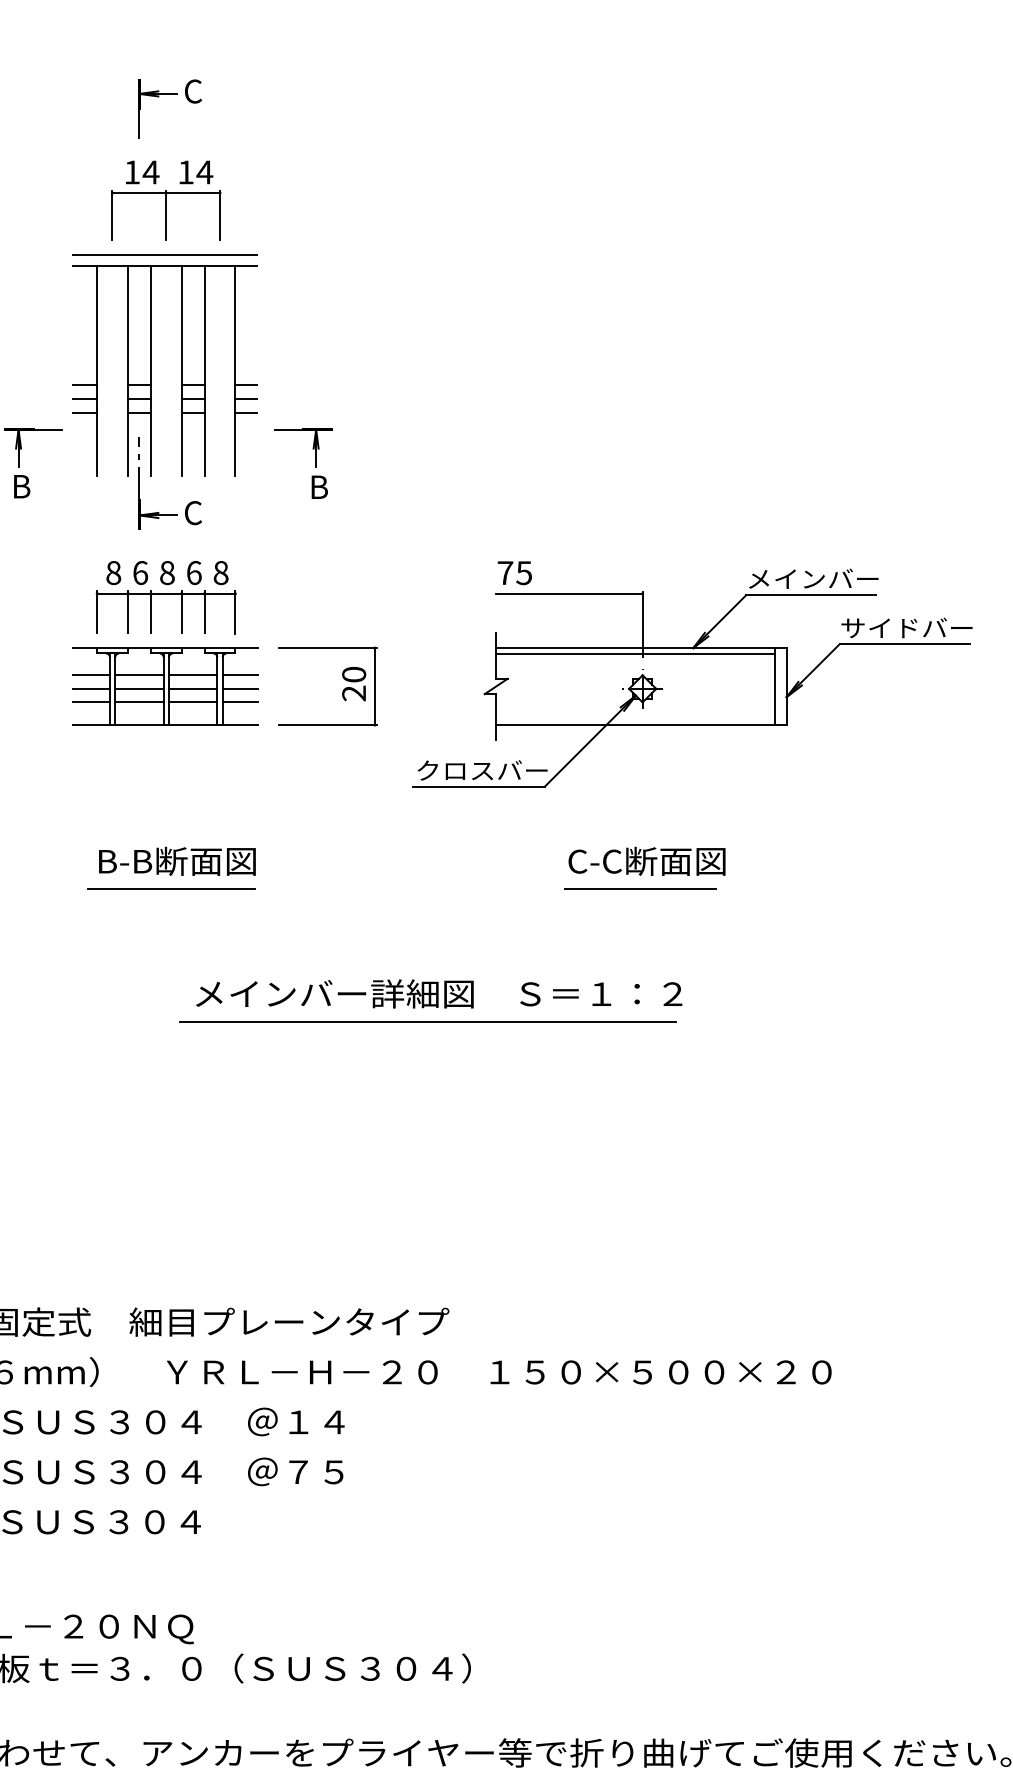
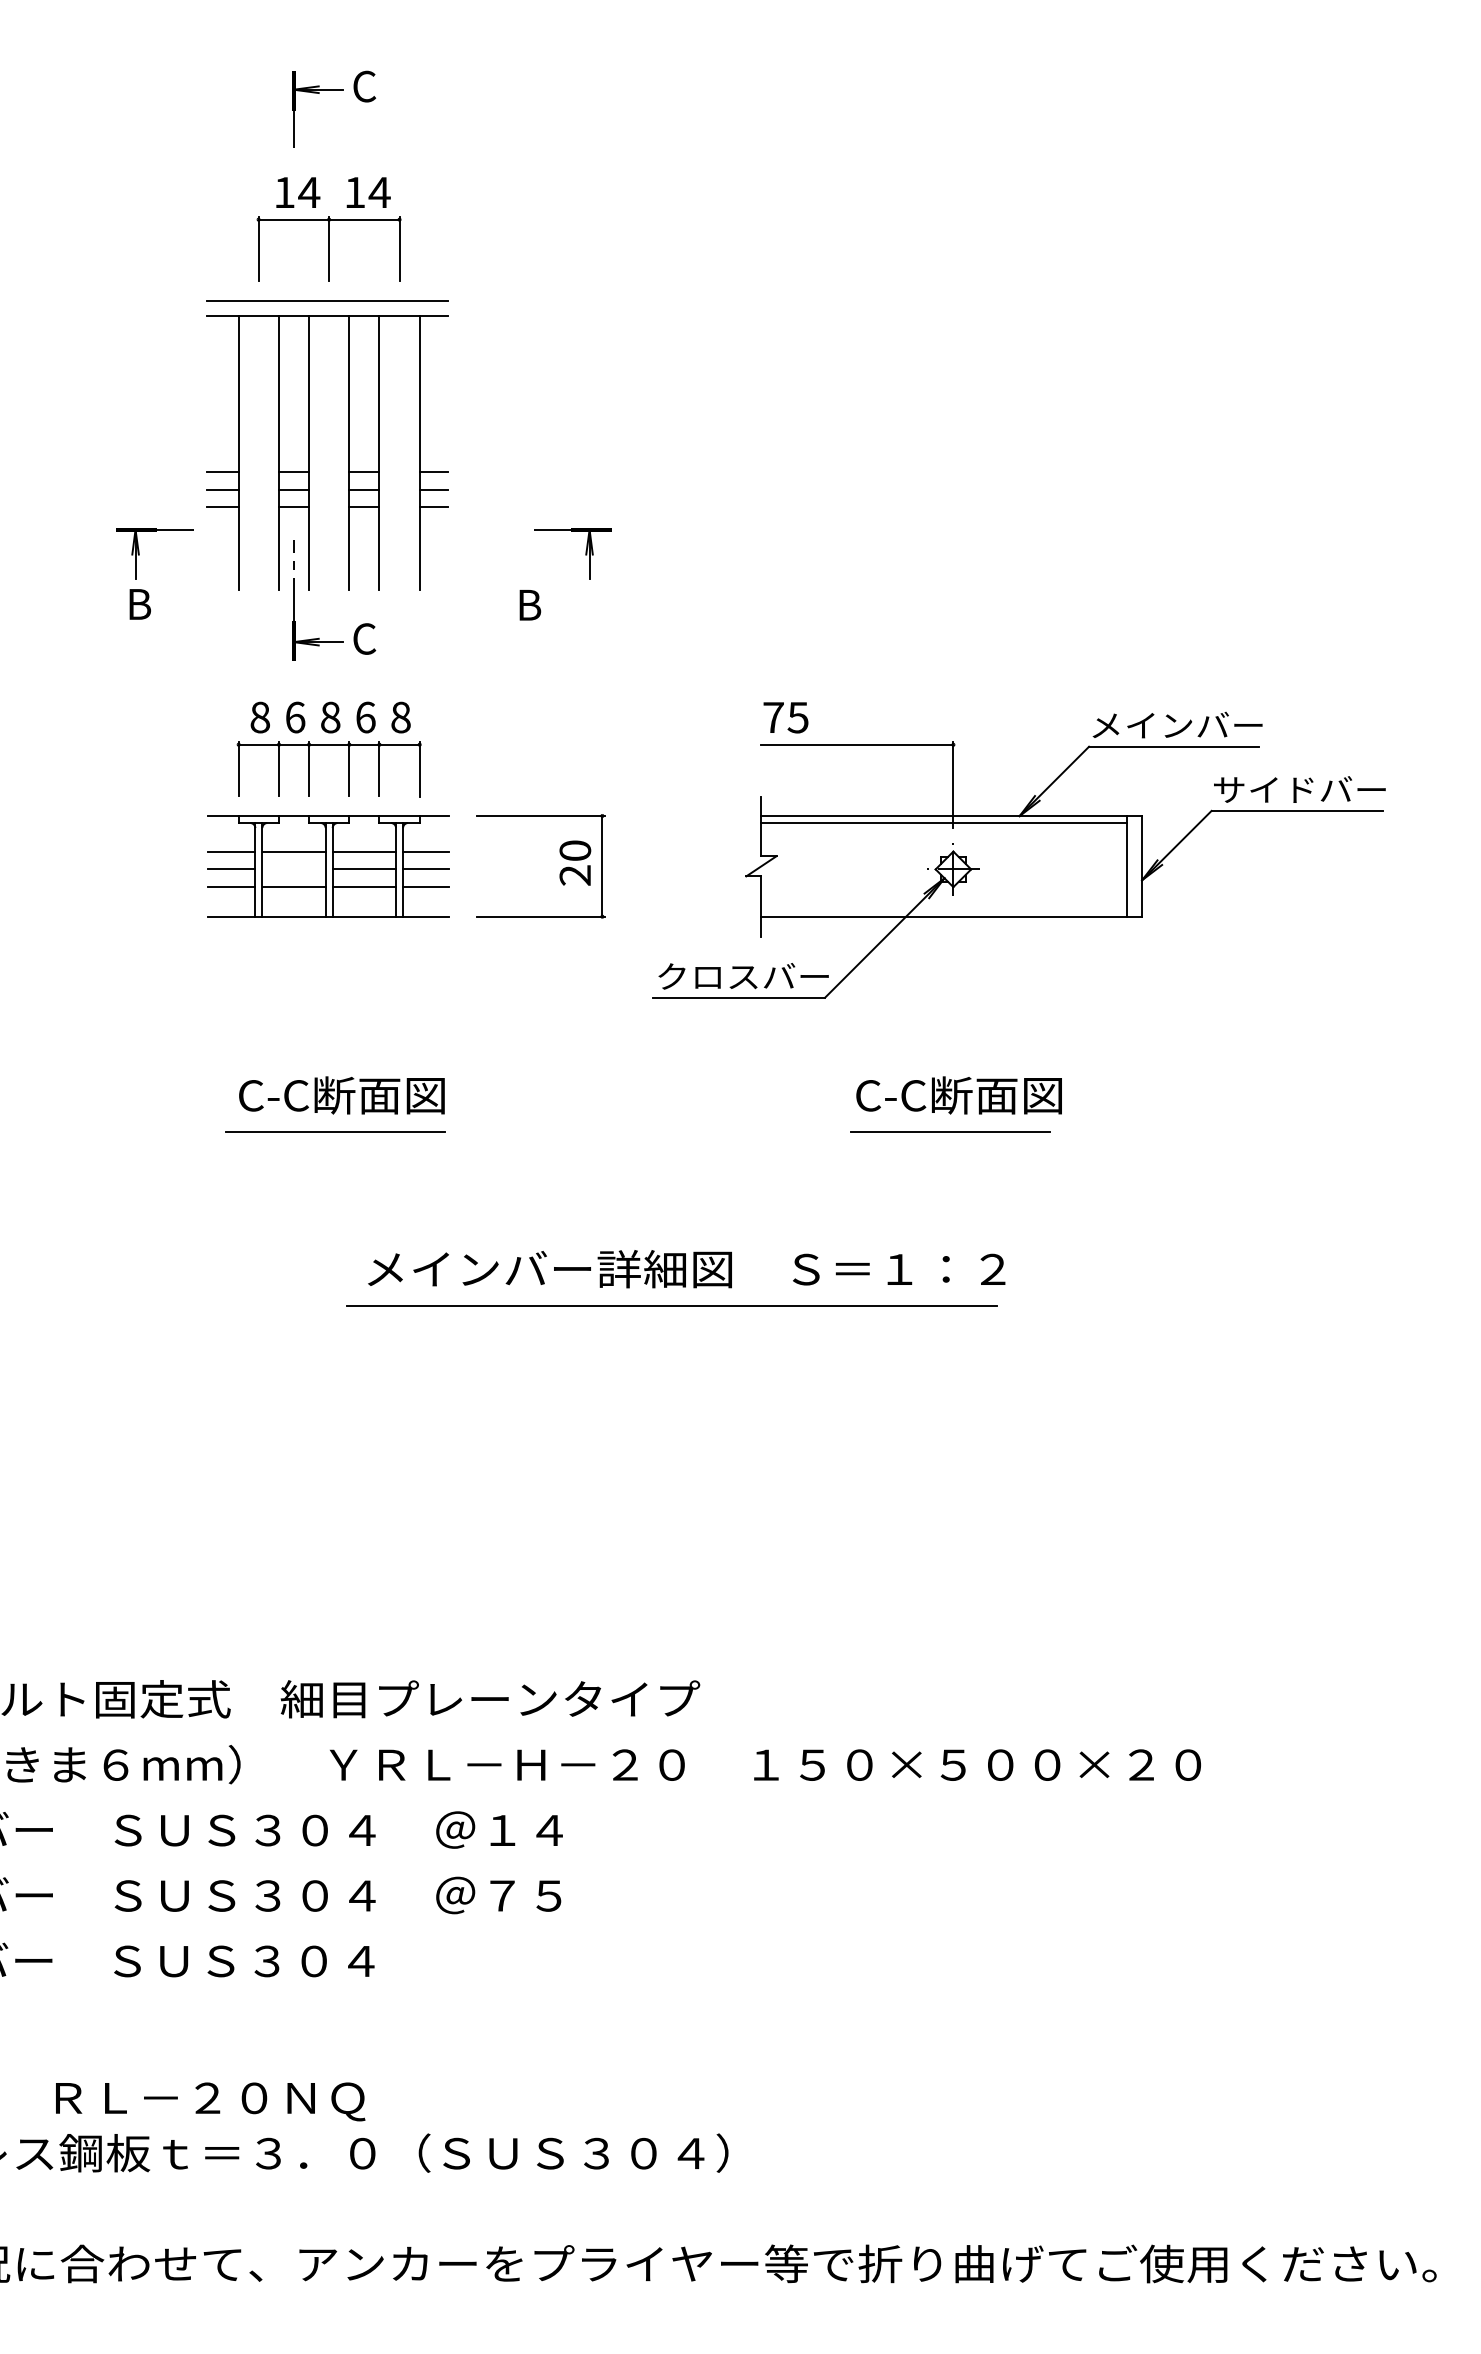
part: (313, 447) -> (585, 553), moved
line: (139, 688) -> (293, 869), removed
text: (176, 861) -> (342, 1095), B-B断面図 -> C-C断面図

